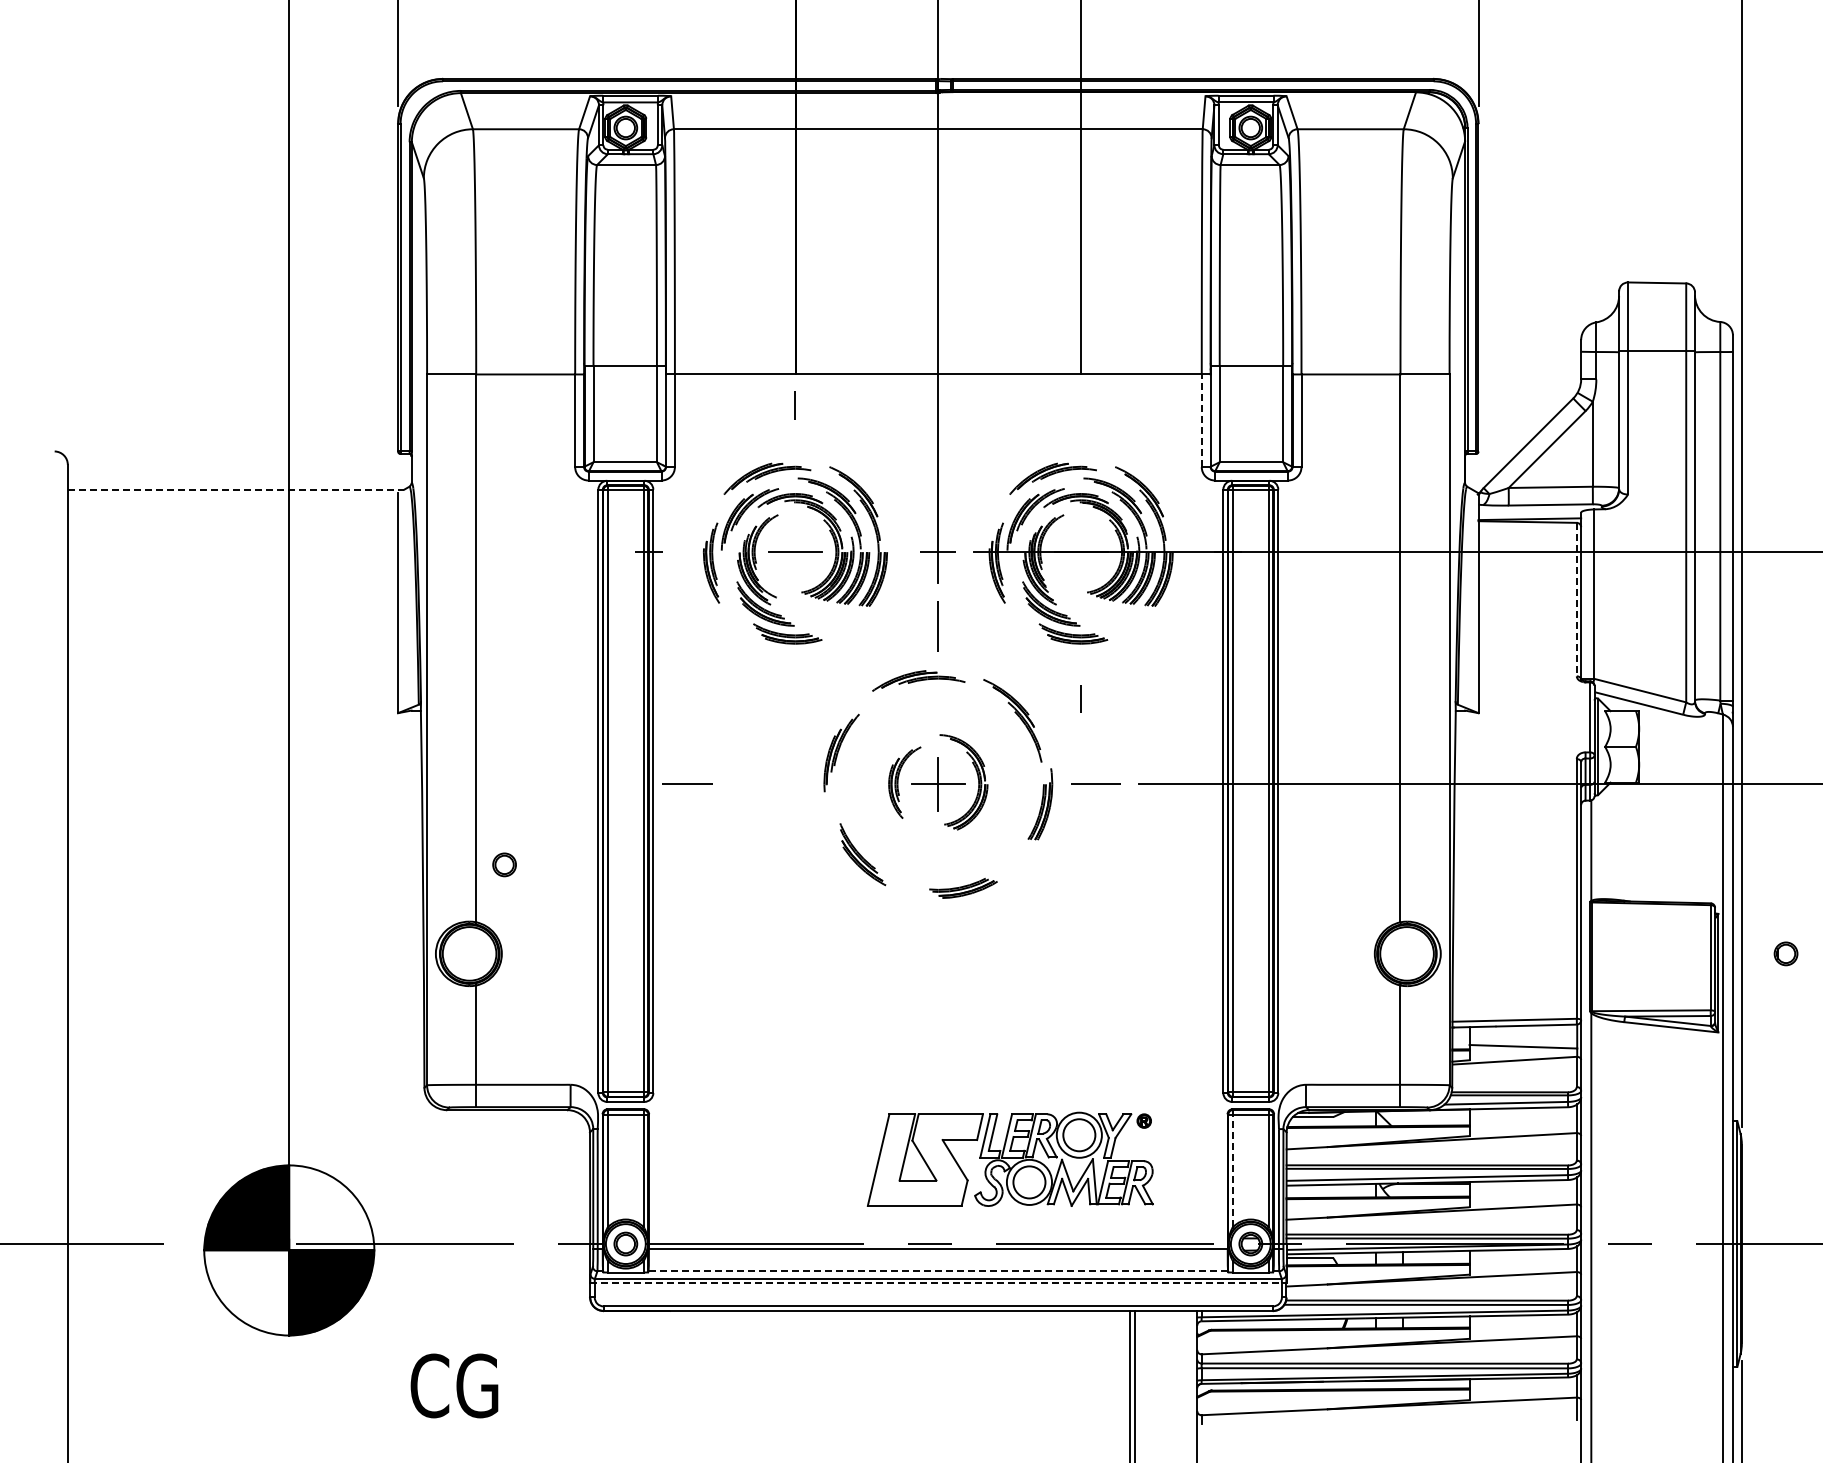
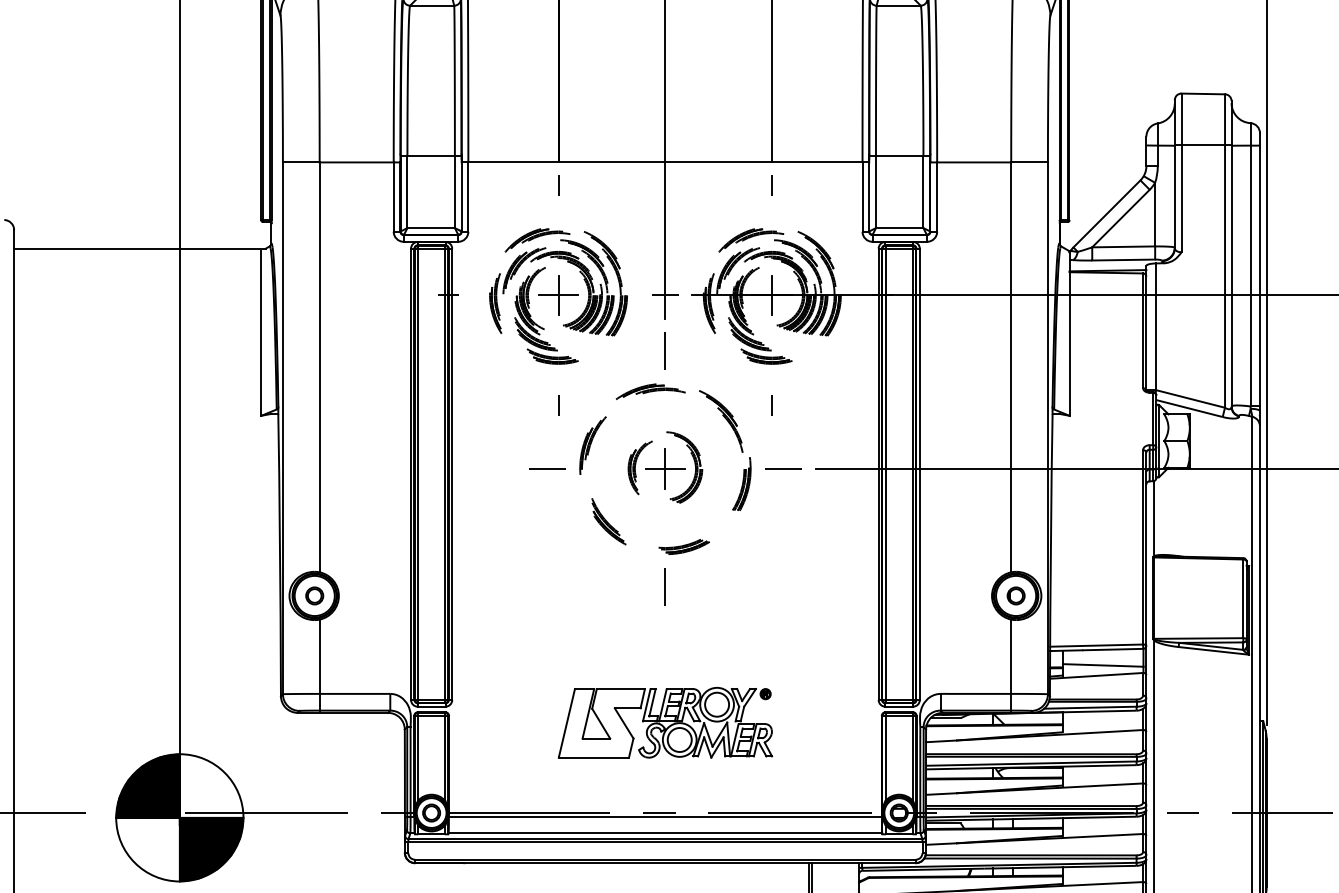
line: (1081, 405) -> (772, 185), added
line: (1201, 420) -> (862, 196), dashed -> solid
line: (236, 489) -> (140, 248), dashed -> solid
line: (795, 551) -> (558, 294), added
line: (1081, 551) -> (772, 294), added
line: (1576, 599) -> (1142, 330), dashed -> solid
line: (795, 698) -> (558, 404), added
line: (687, 783) -> (547, 468), moved
part: (504, 864) -> (314, 595), moved
line: (938, 941) -> (665, 586), added
part: (1785, 953) -> (1015, 595), moved
part: (1009, 1158) -> (664, 722), moved
line: (1232, 1168) -> (885, 756), dashed -> solid
line: (938, 1271) -> (665, 833), dashed -> solid
line: (938, 1283) -> (665, 842), dashed -> solid

